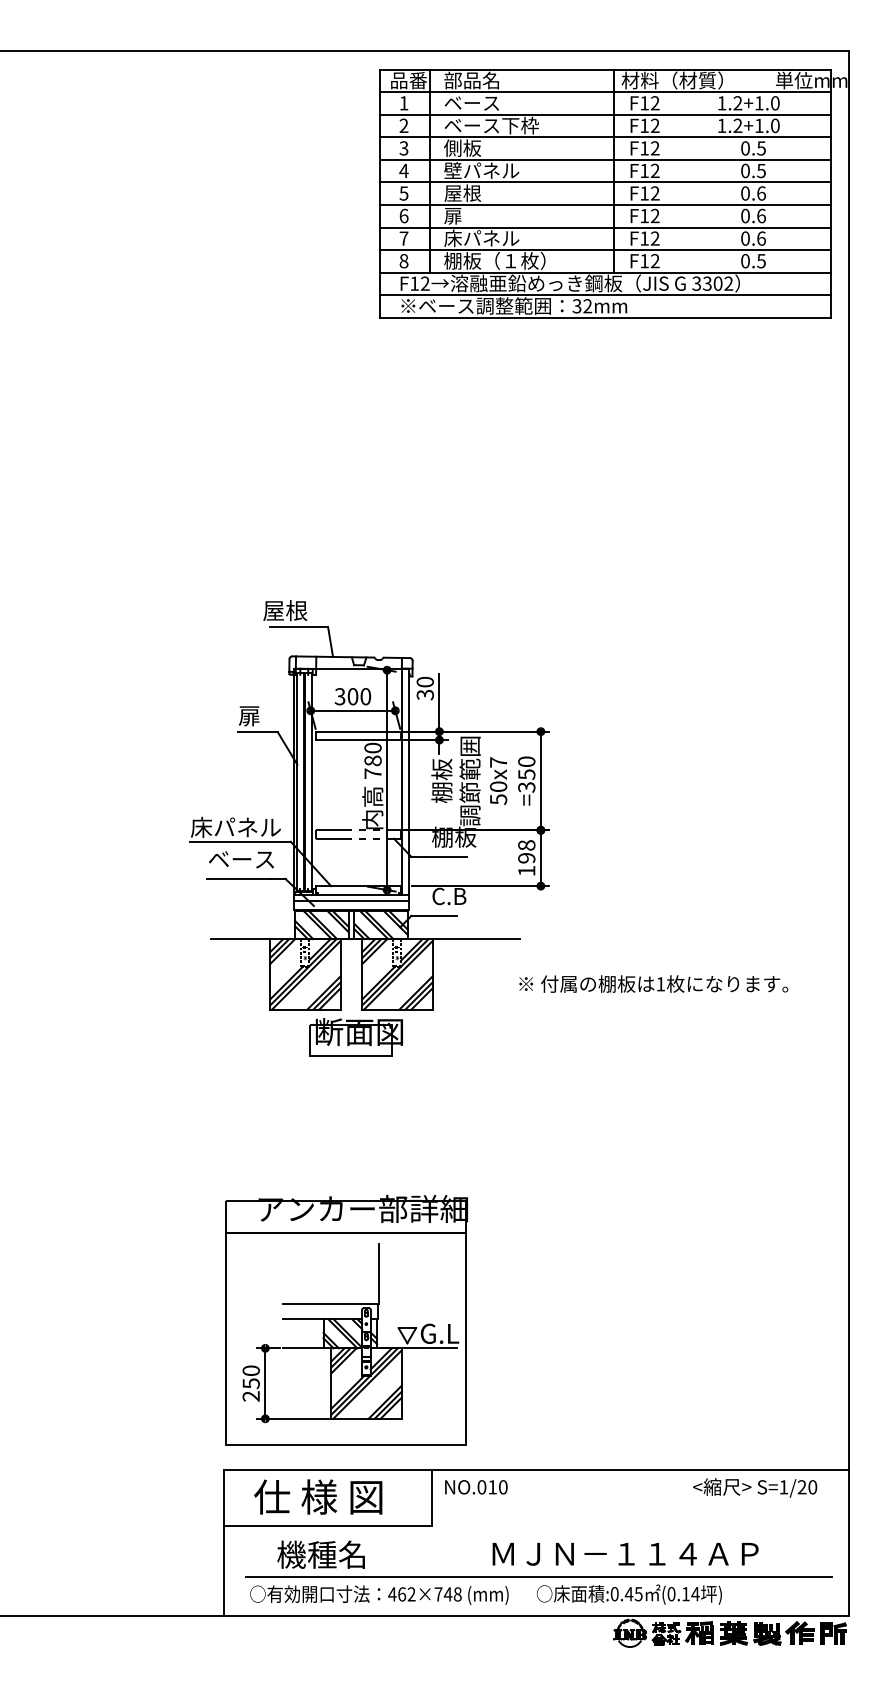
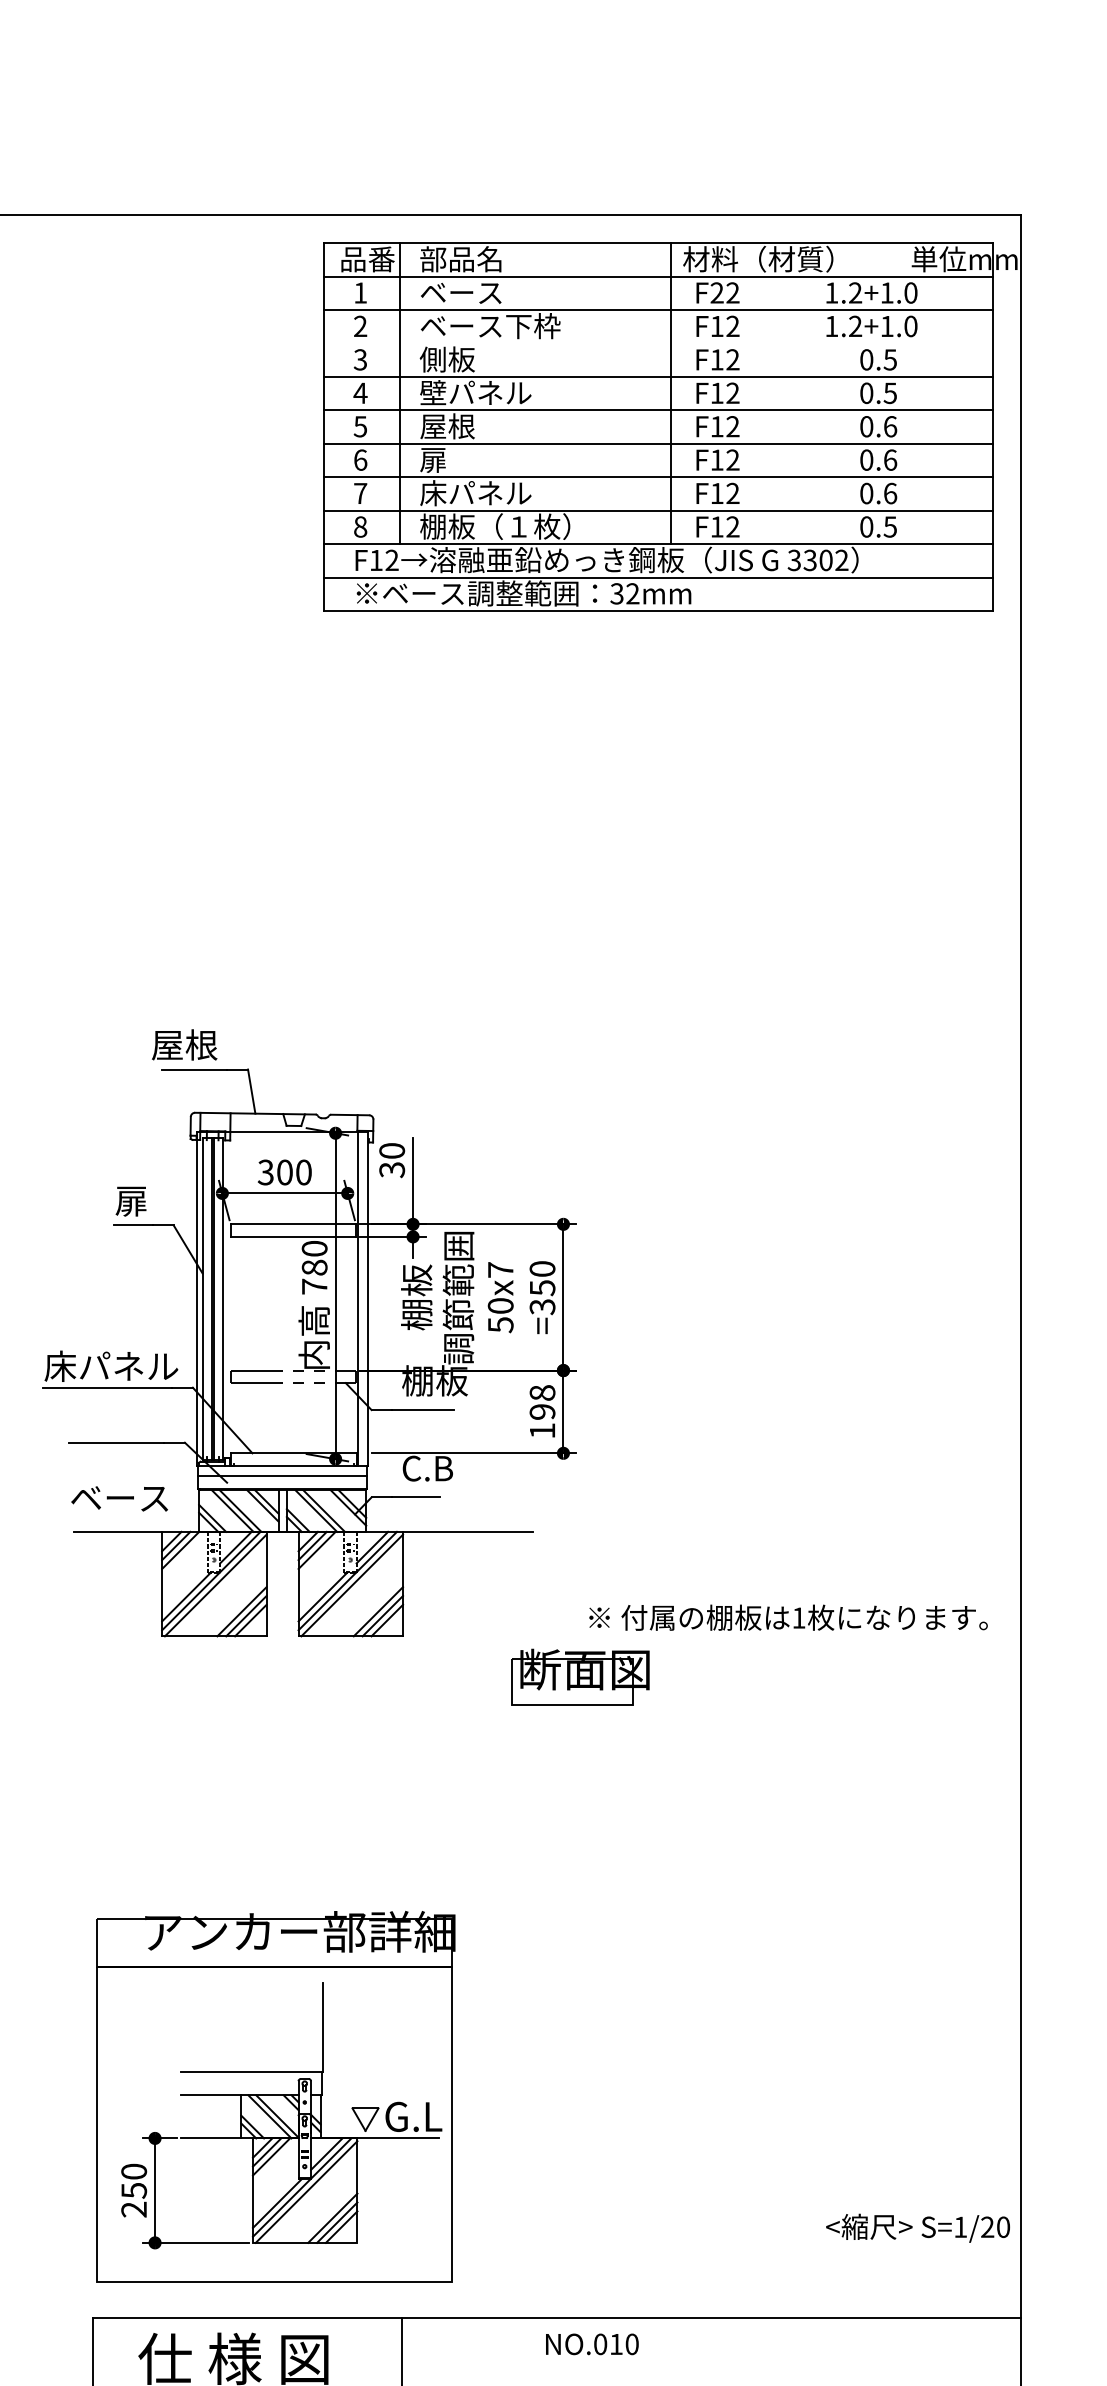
text: (644, 103) -> (717, 293), F12 -> F22
line: (604, 137) -> (657, 343), removed
text: (241, 859) -> (119, 1498), moved
text: (653, 983) -> (788, 1616), moved
part: (355, 1037) -> (579, 1677), moved
text: (476, 1487) -> (592, 2344), moved
text: (755, 1487) -> (918, 2227), moved

